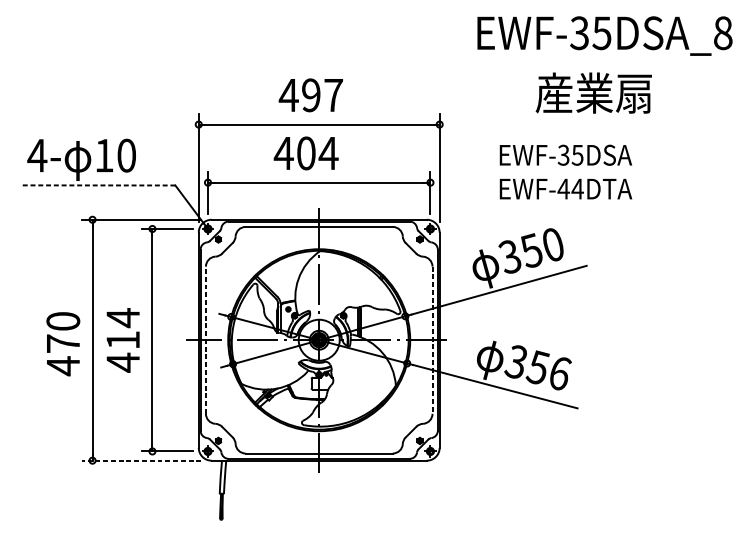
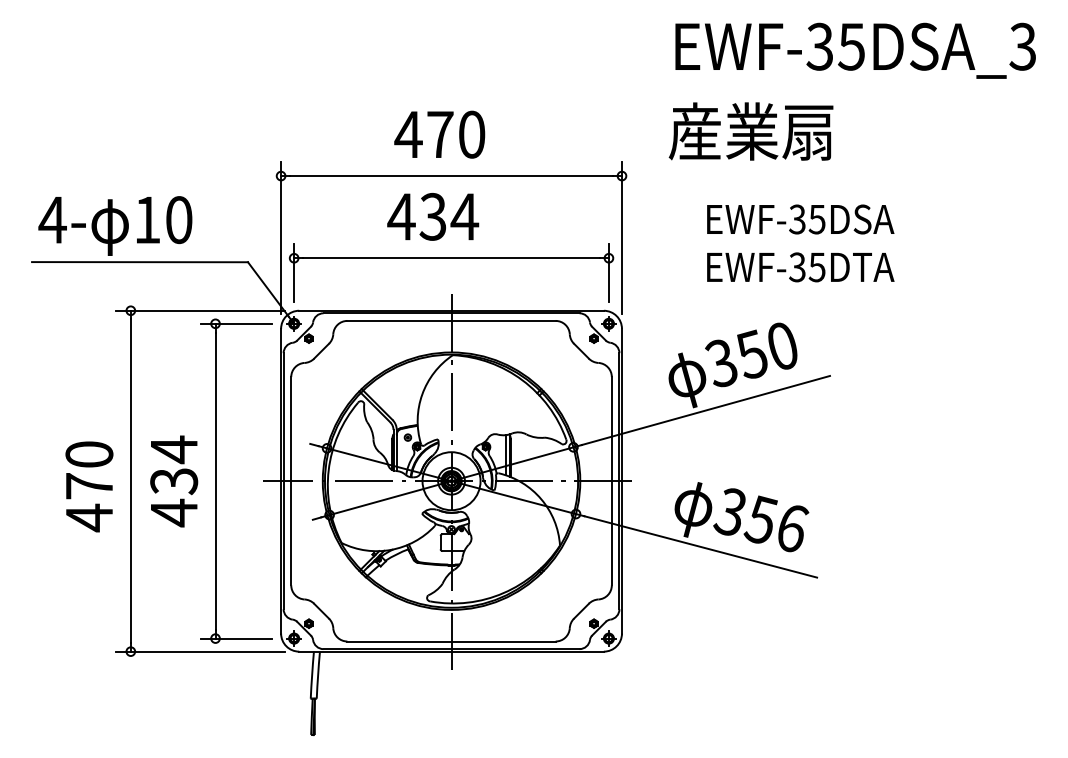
text: (722, 33) -> (1022, 46), EWF-35DSA_8 -> EWF-35DSA_3
text: (593, 93) -> (750, 131), moved
text: (322, 95) -> (456, 134), 497 -> 470
text: (305, 153) -> (432, 216), 404 -> 434
line: (99, 185) -> (140, 262), dashed -> solid
text: (570, 189) -> (807, 267), EWF-44DTA -> EWF-35DTA
line: (206, 339) -> (291, 480), dashed -> solid
text: (123, 340) -> (174, 481), 414 -> 434
line: (432, 340) -> (611, 481), dashed -> solid
line: (141, 460) -> (200, 651), dashed -> solid

